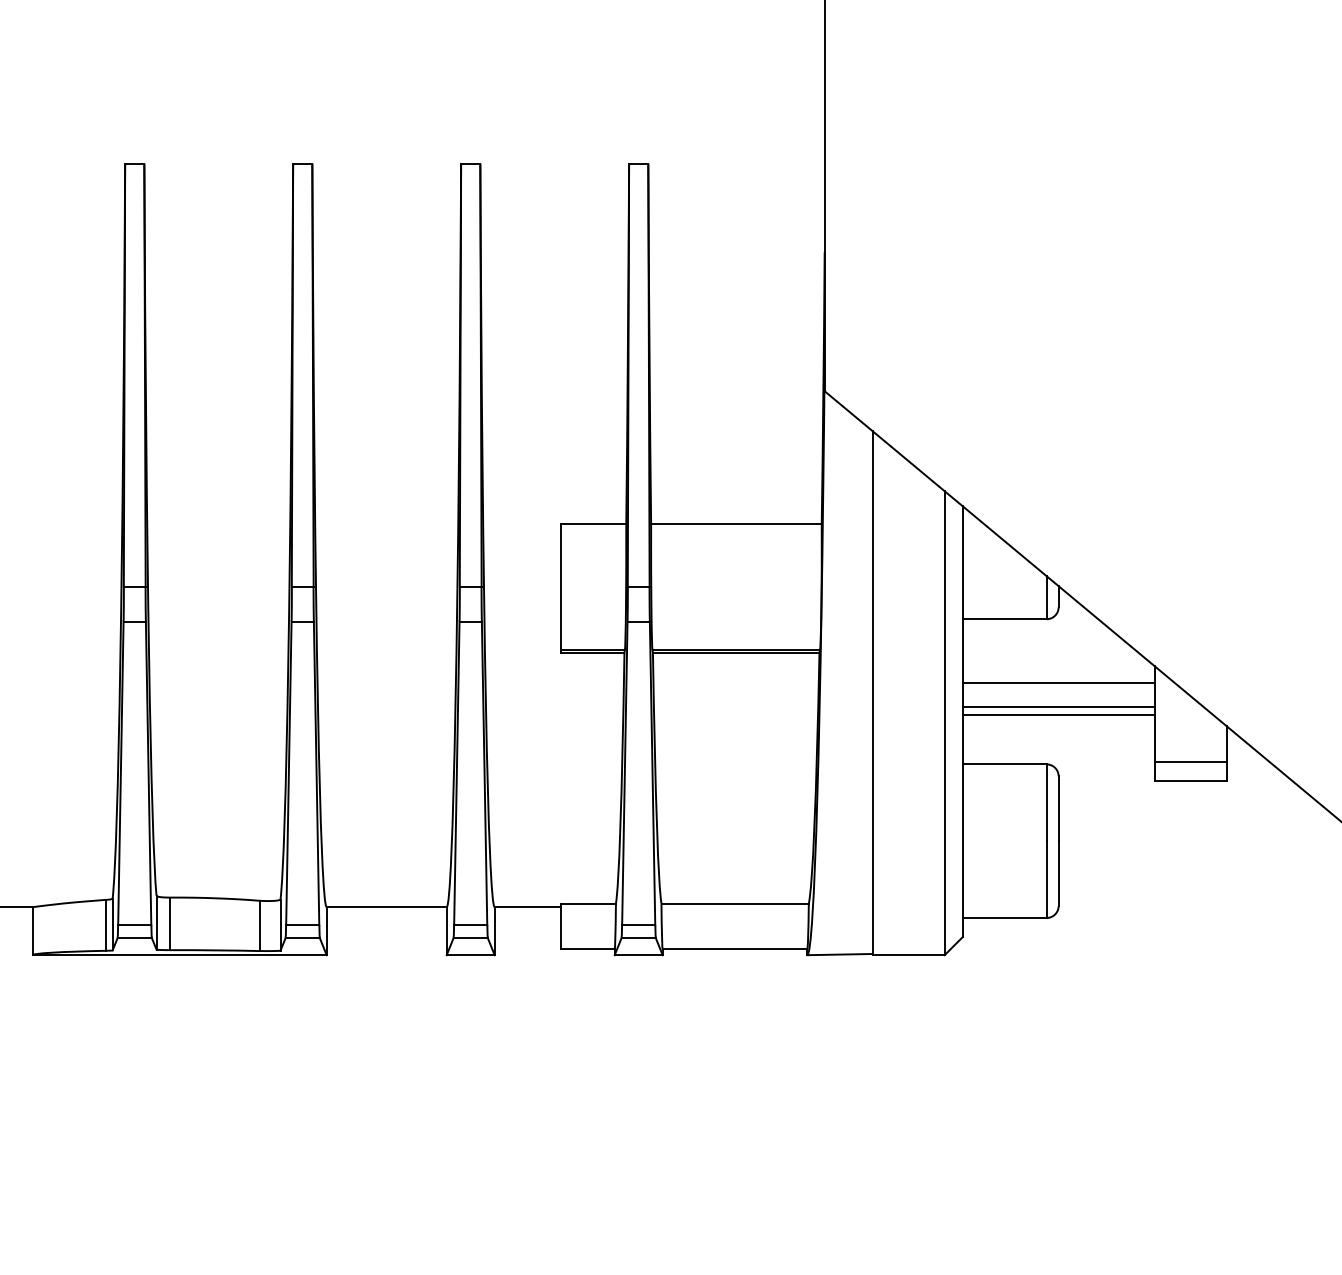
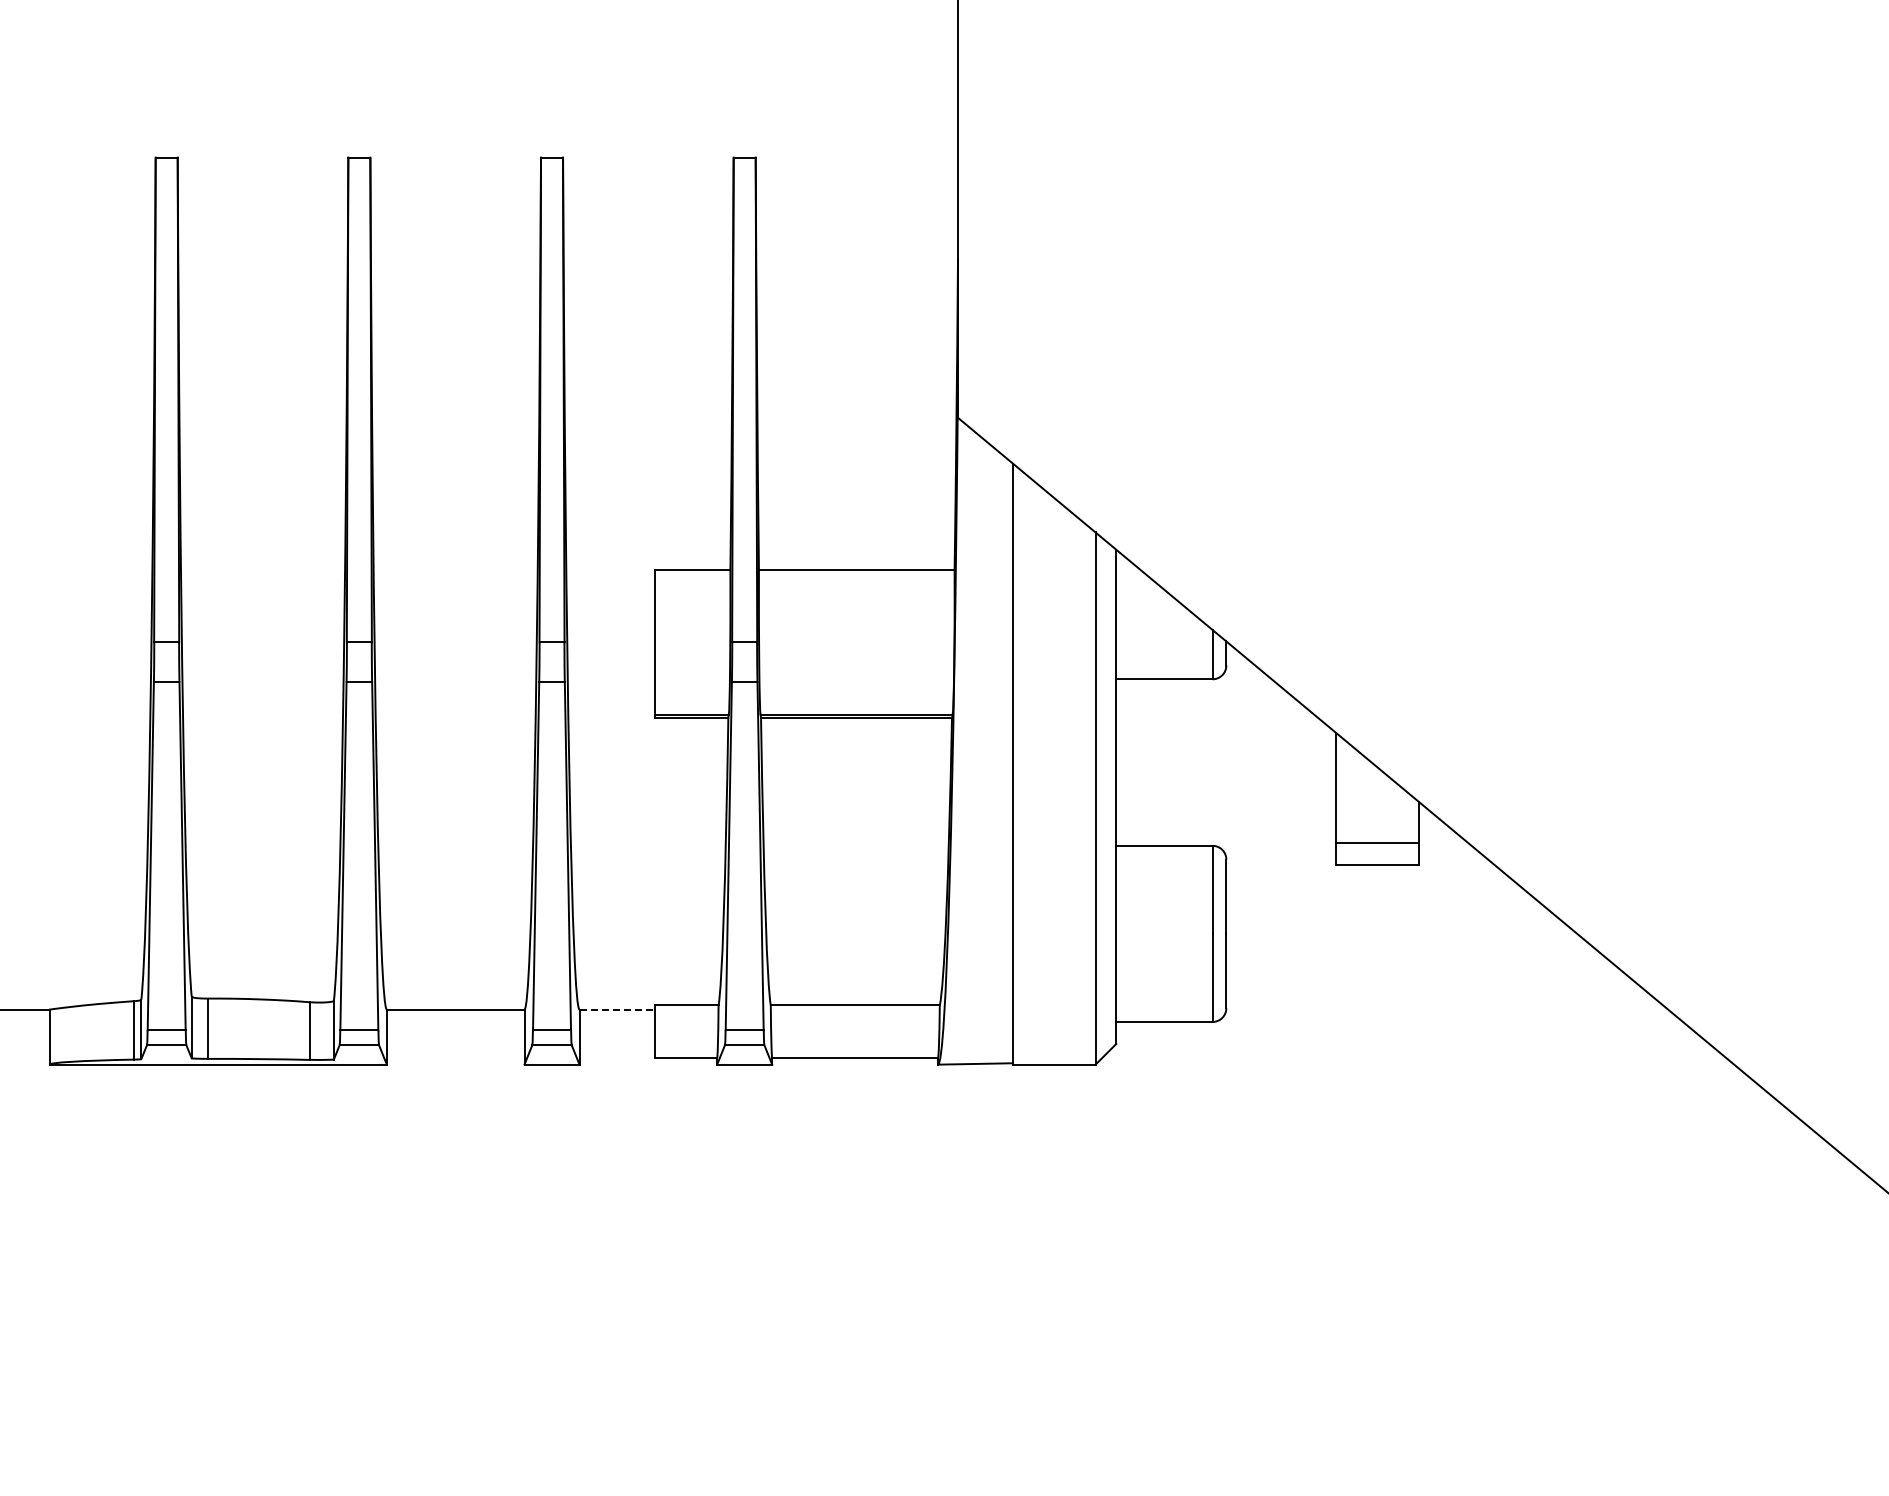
line: (1058, 683) -> (1226, 752), removed
line: (1058, 707) -> (1226, 780), removed
line: (1058, 715) -> (1226, 789), removed
line: (527, 907) -> (617, 1009), solid -> dashed

